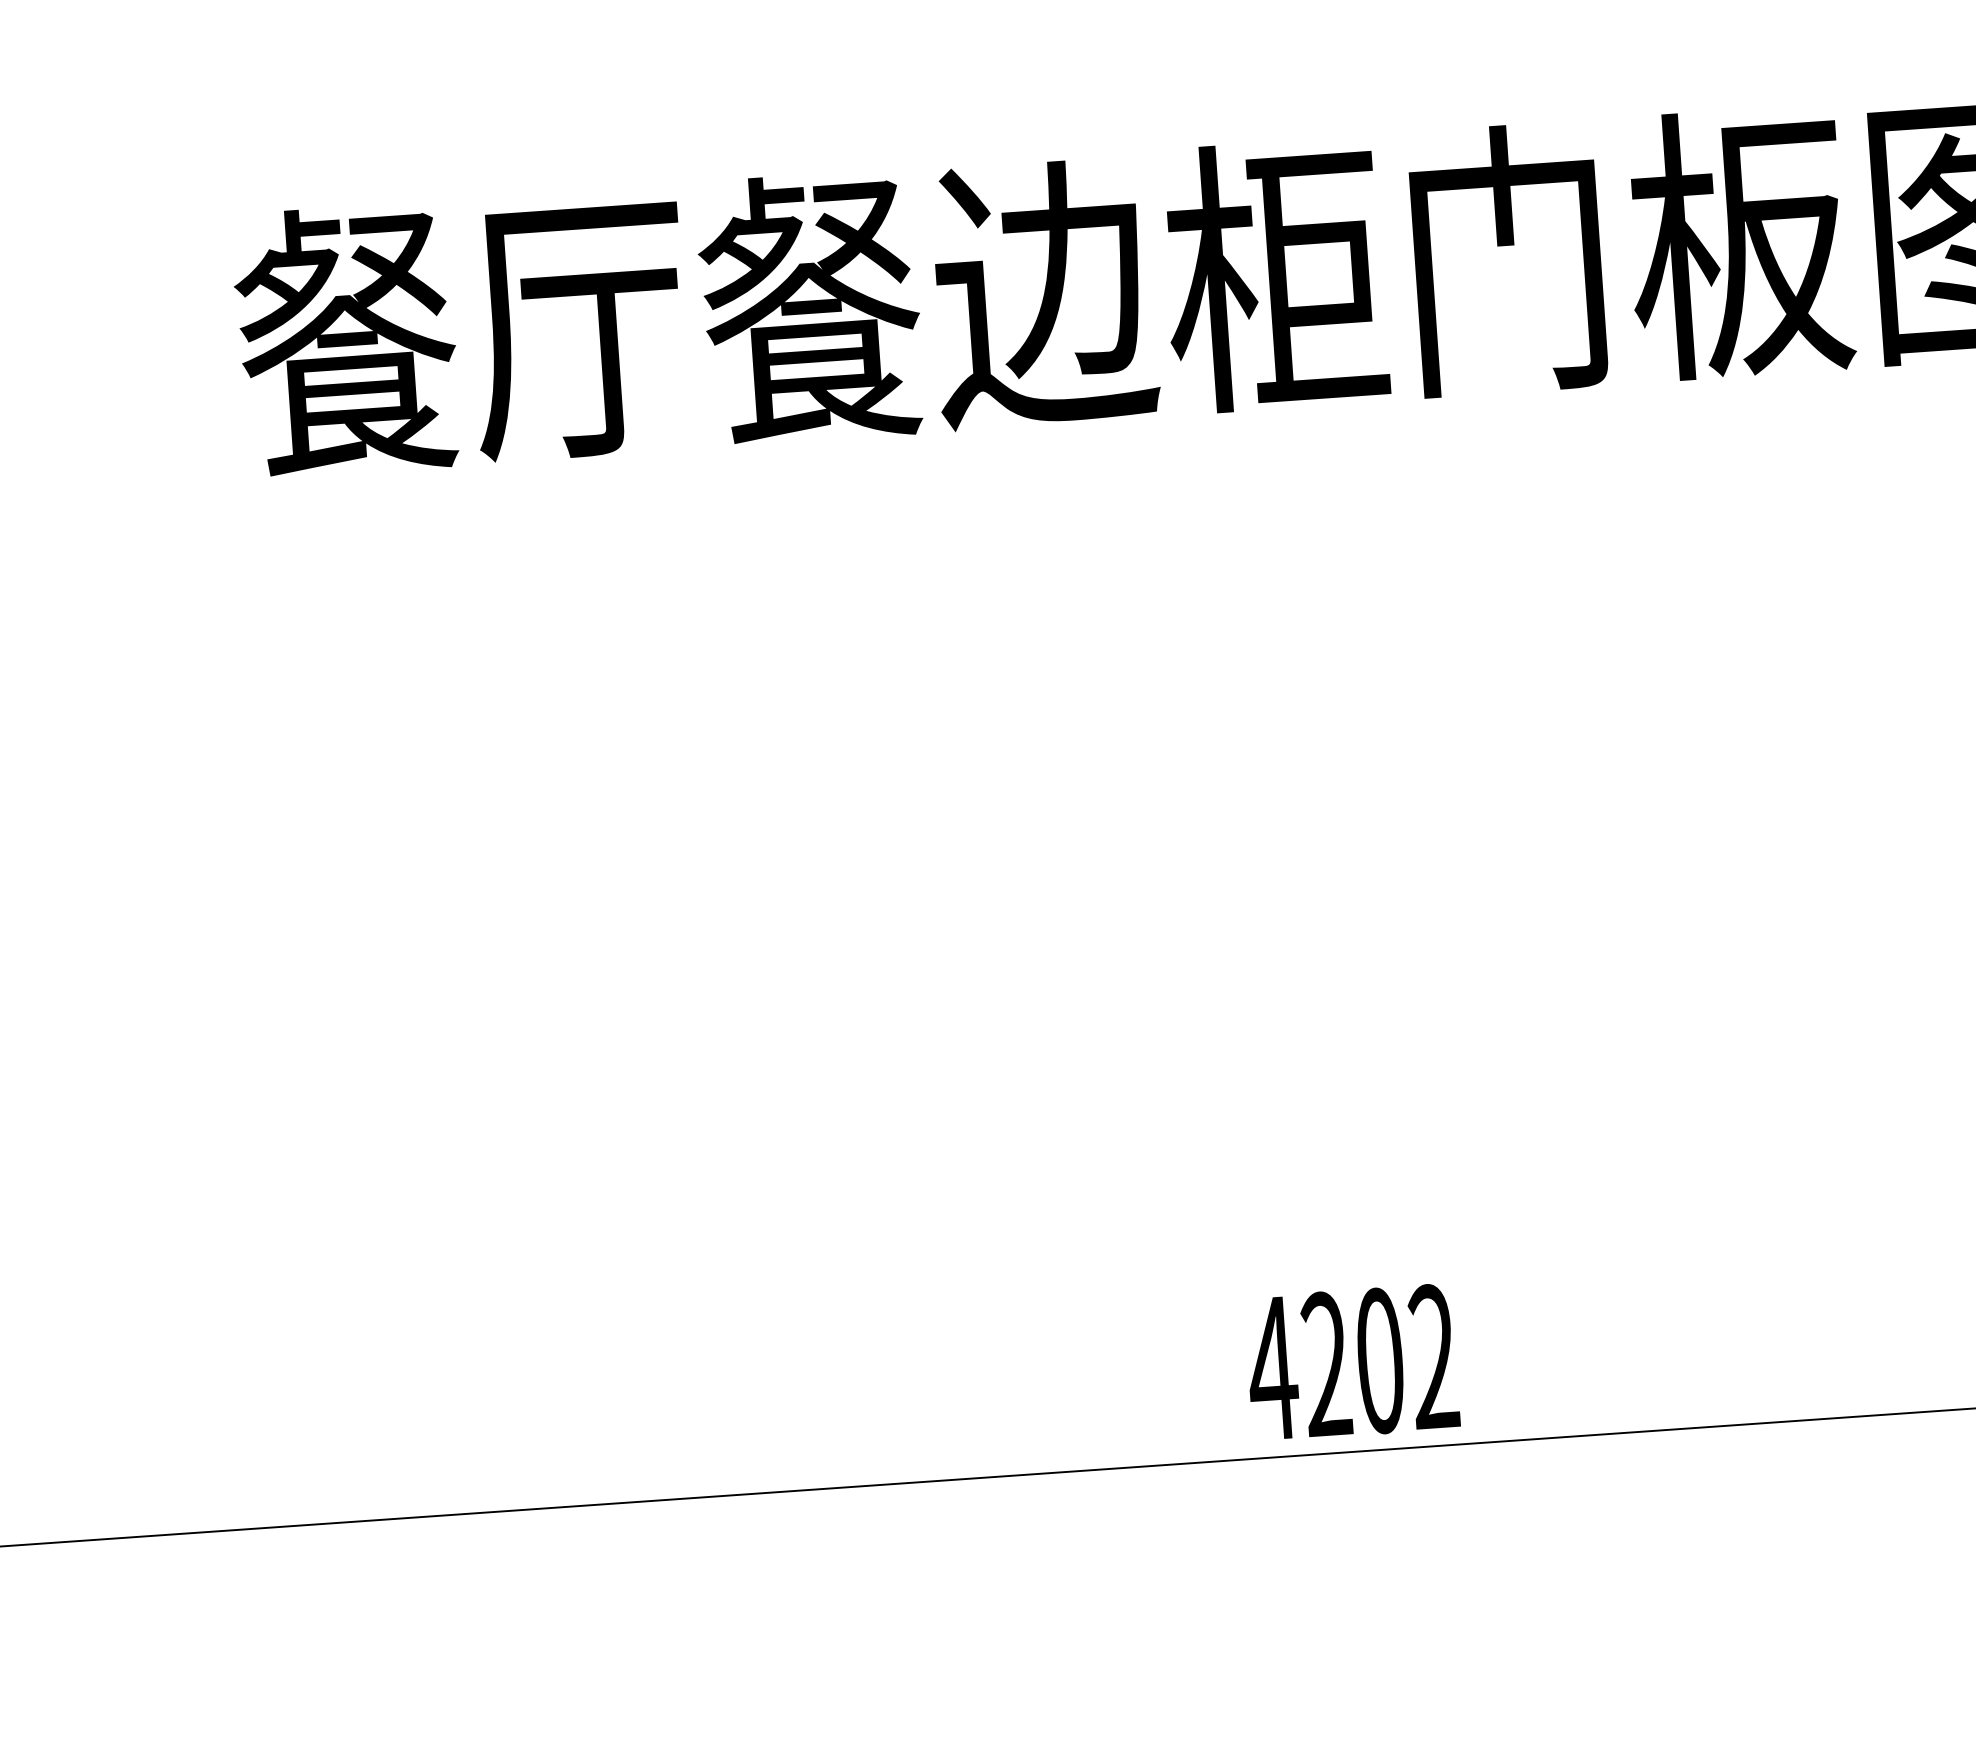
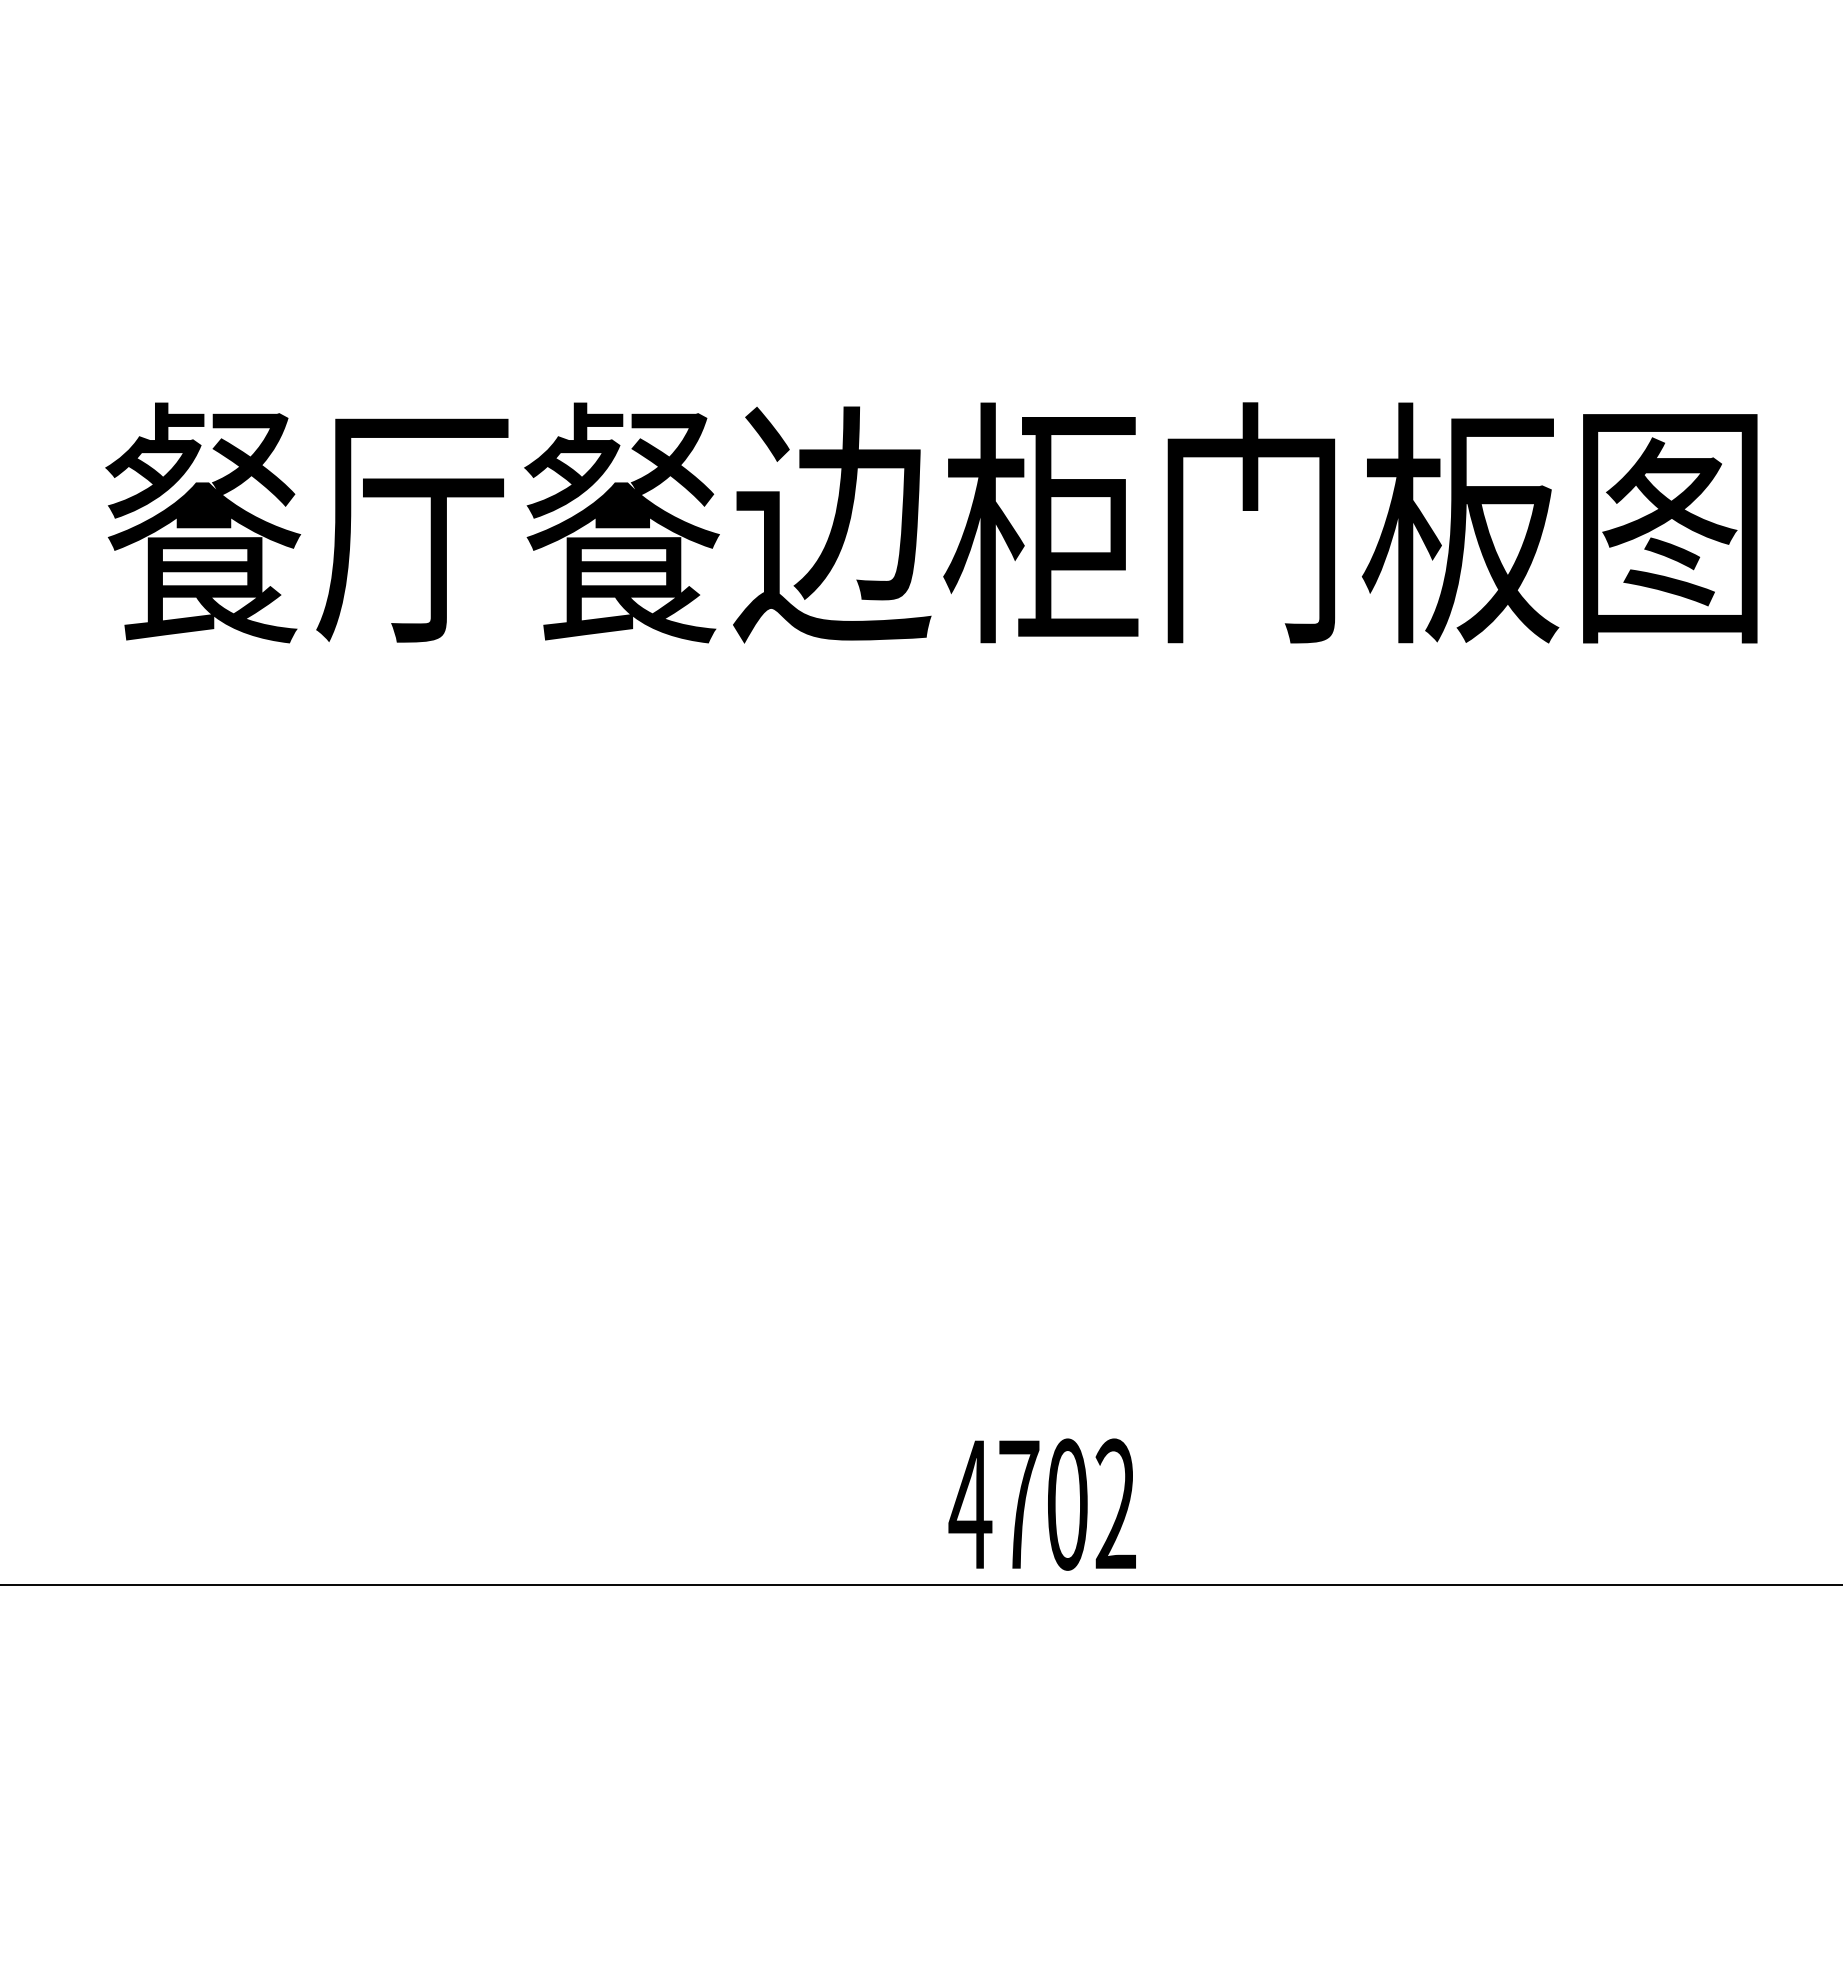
text: (1325, 1363) -> (1018, 1503), 4202 -> 4702

